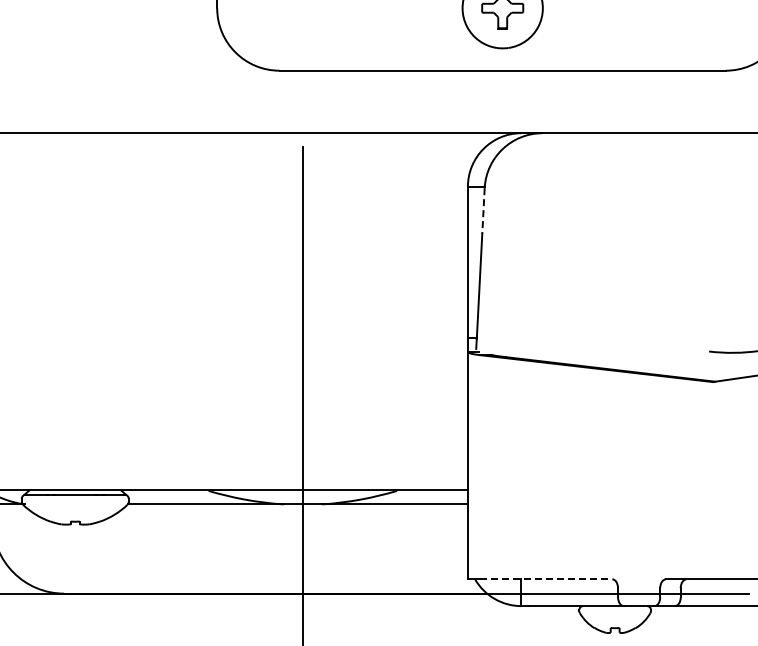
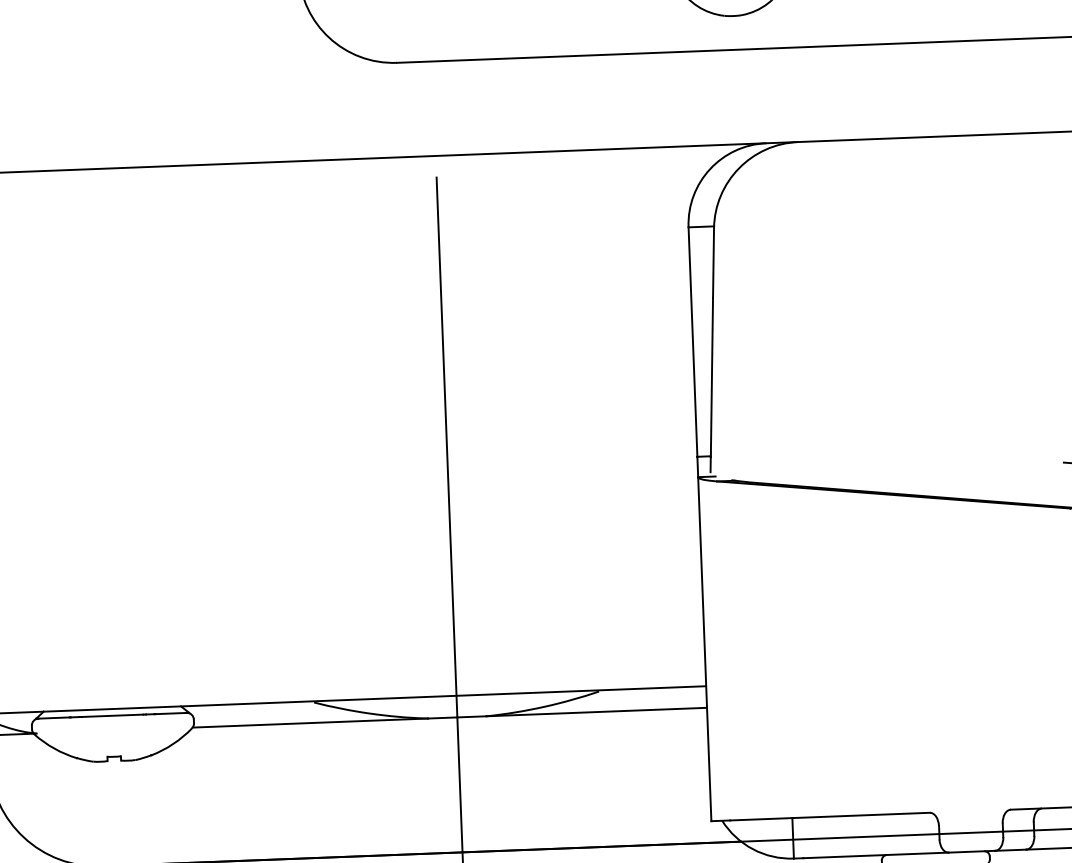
line: (483, 210) -> (713, 262), dashed -> solid
line: (546, 579) -> (830, 816), dashed -> solid

